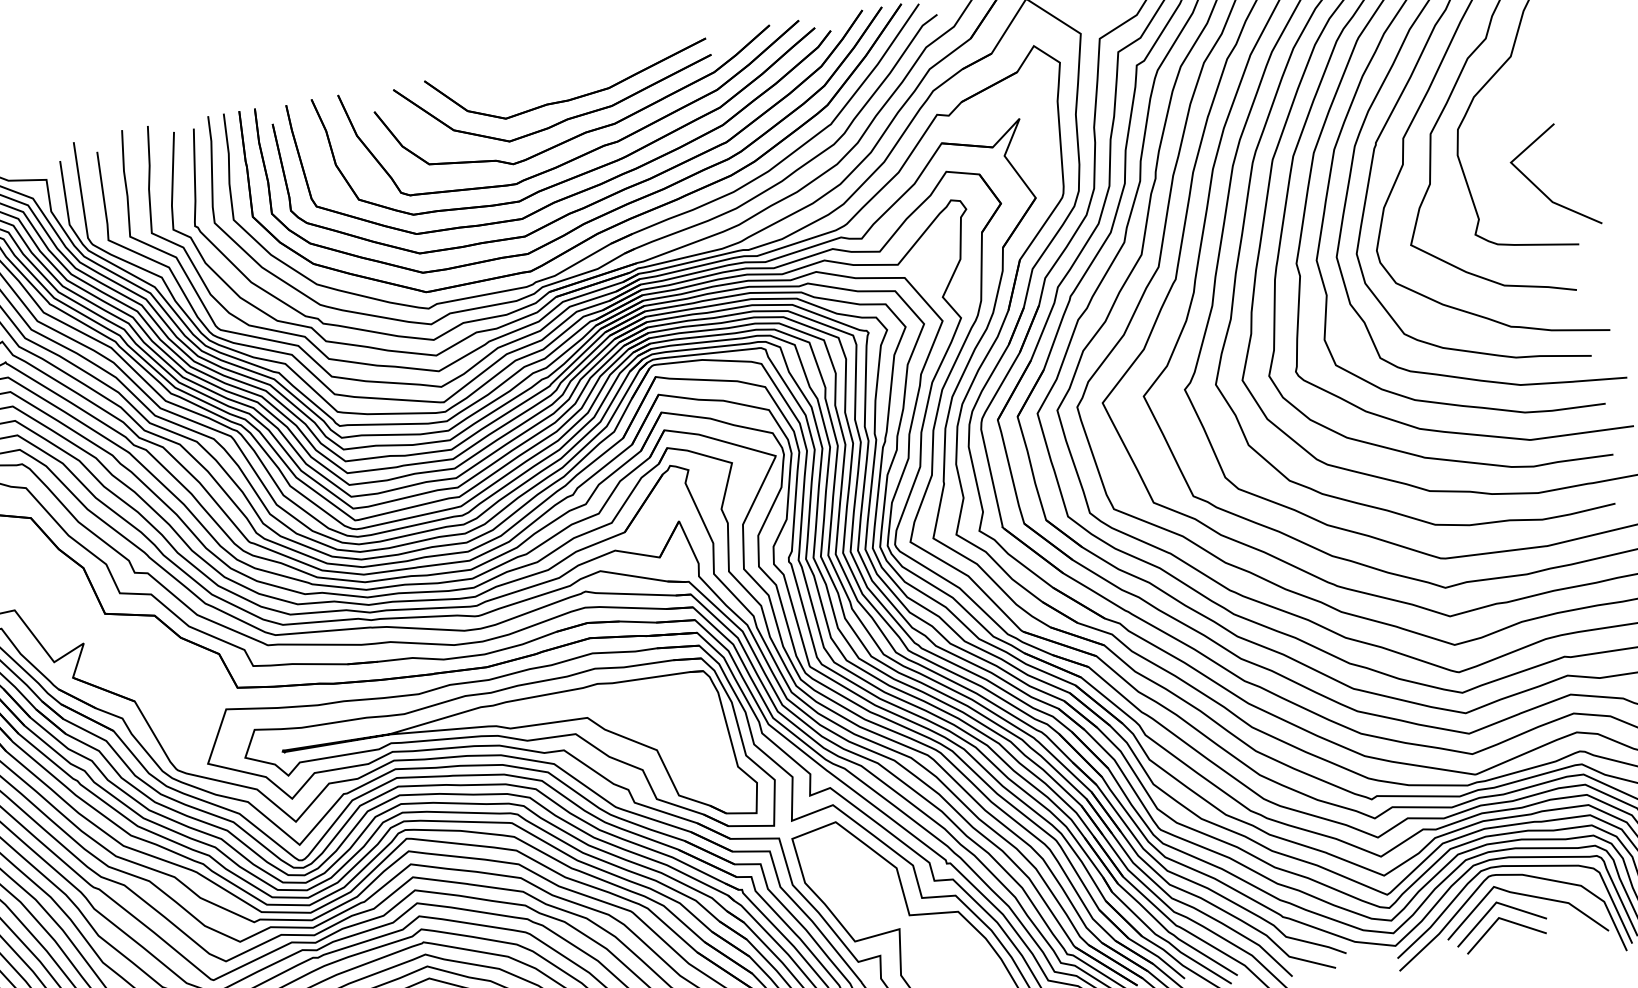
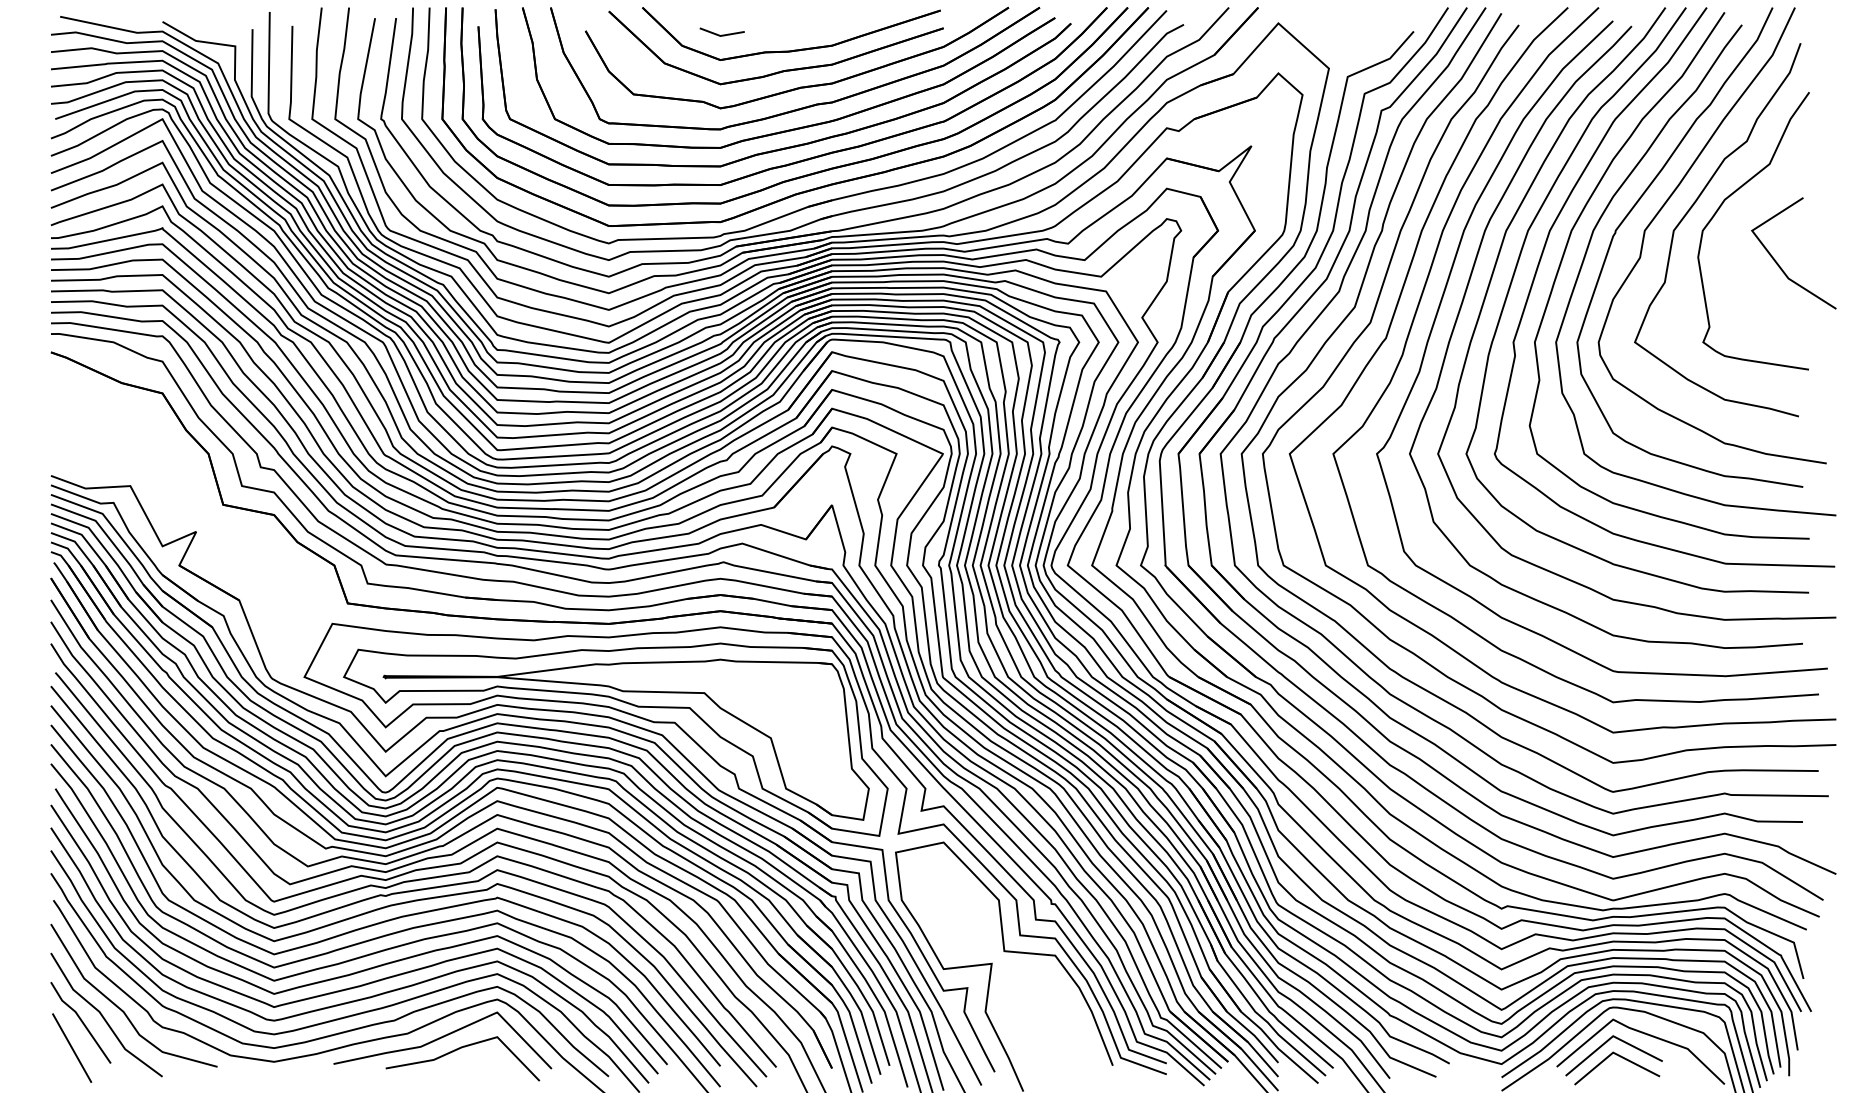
line: (502, 94) -> (721, 34), added
line: (1540, 189) -> (1778, 263), moved

